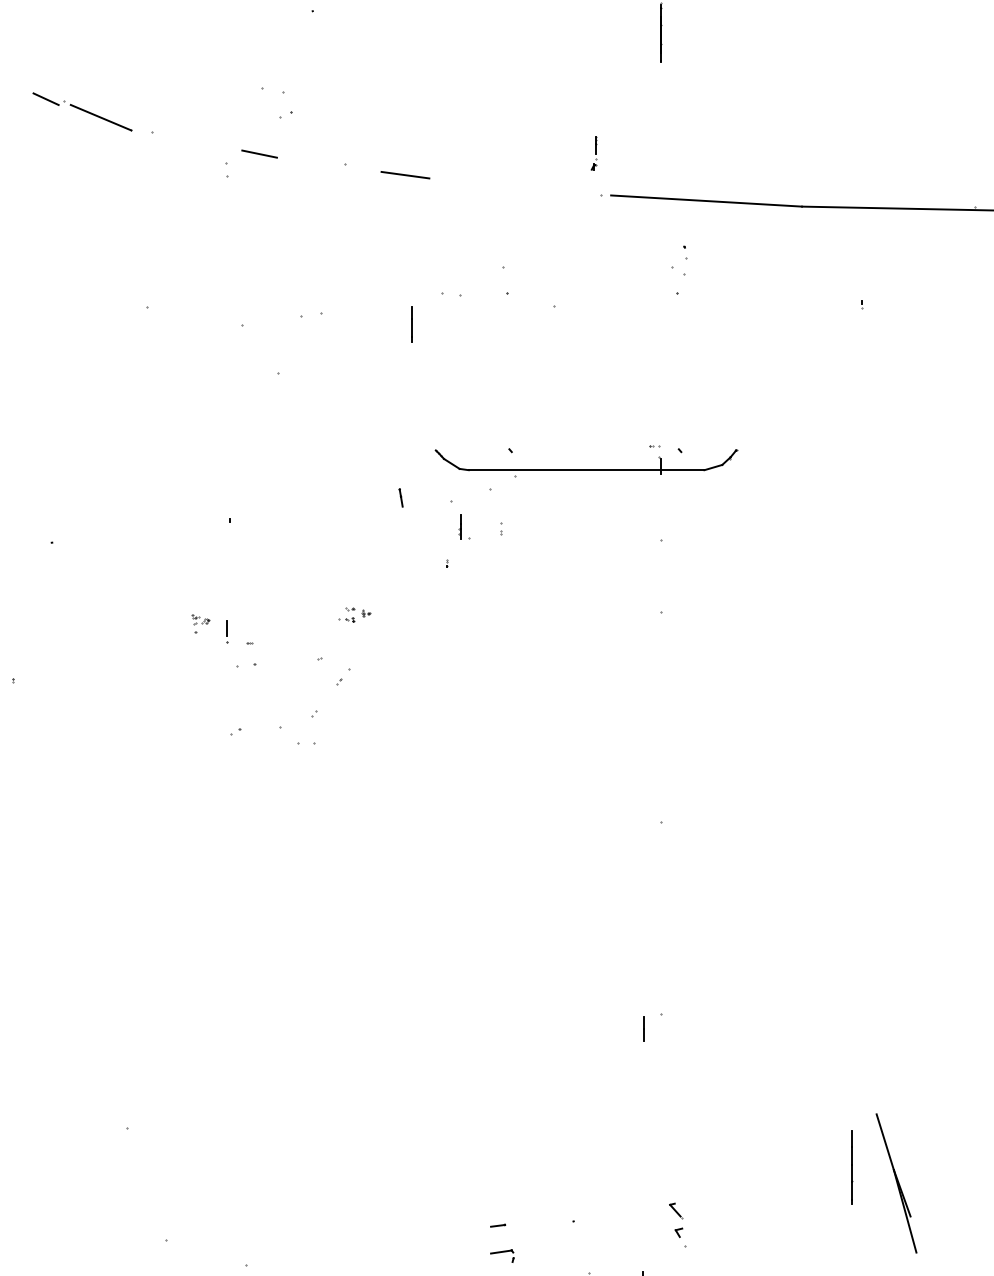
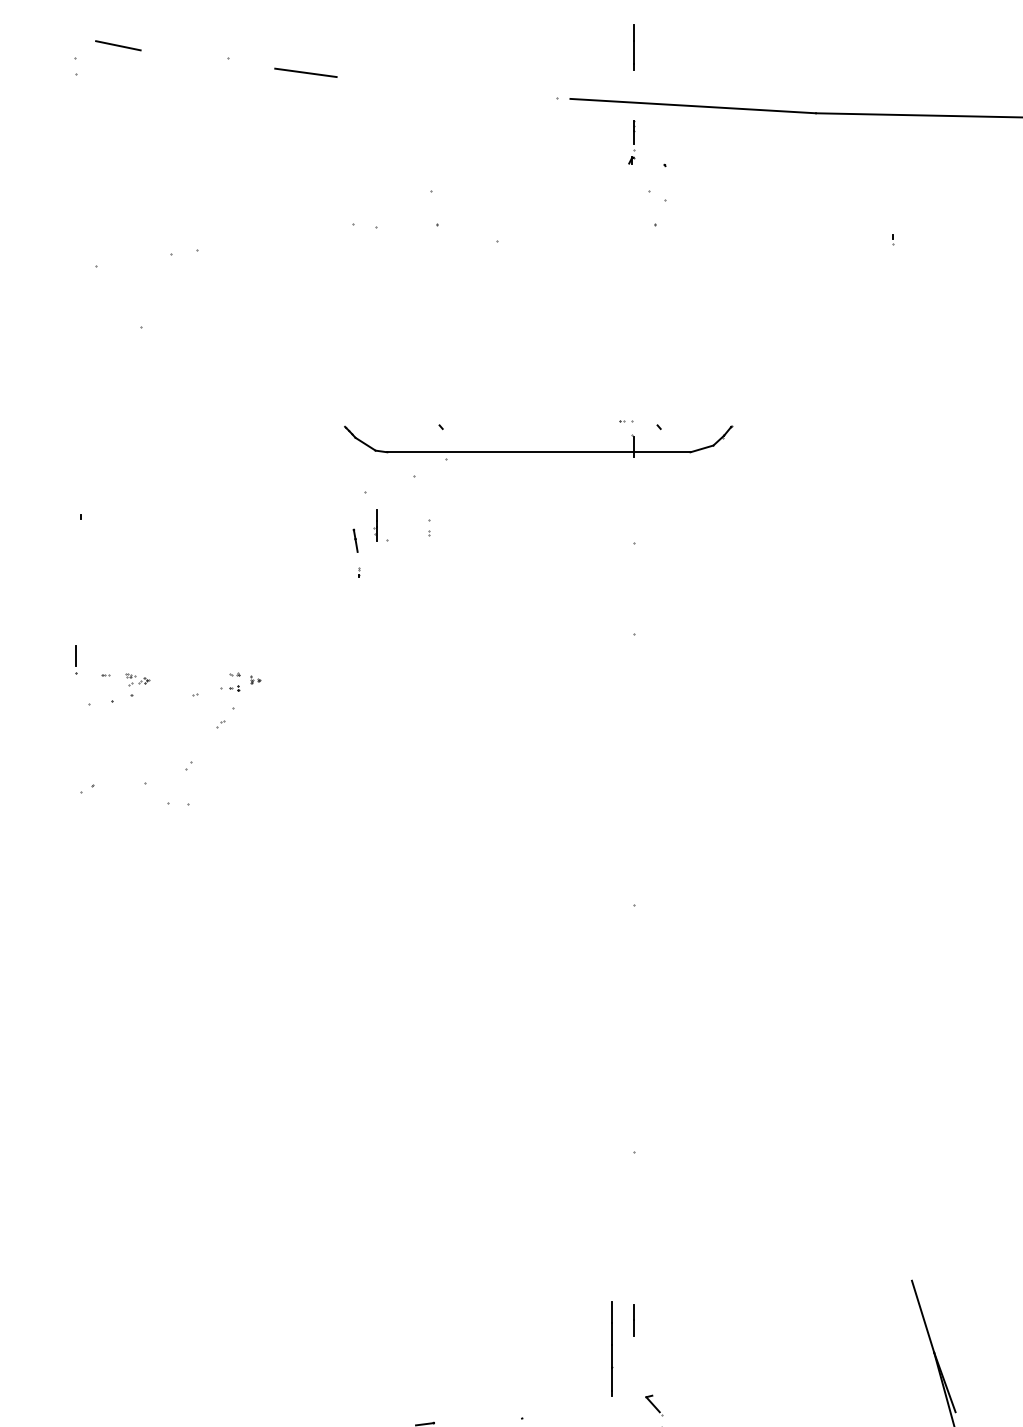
part: (593, 153) -> (631, 142), moved
line: (411, 324) -> (633, 47), moved
line: (400, 497) -> (354, 540), moved
part: (354, 614) -> (240, 681), moved
part: (200, 623) -> (137, 684), moved
line: (643, 1028) -> (633, 1319), moved
line: (852, 1167) -> (612, 1349), moved

